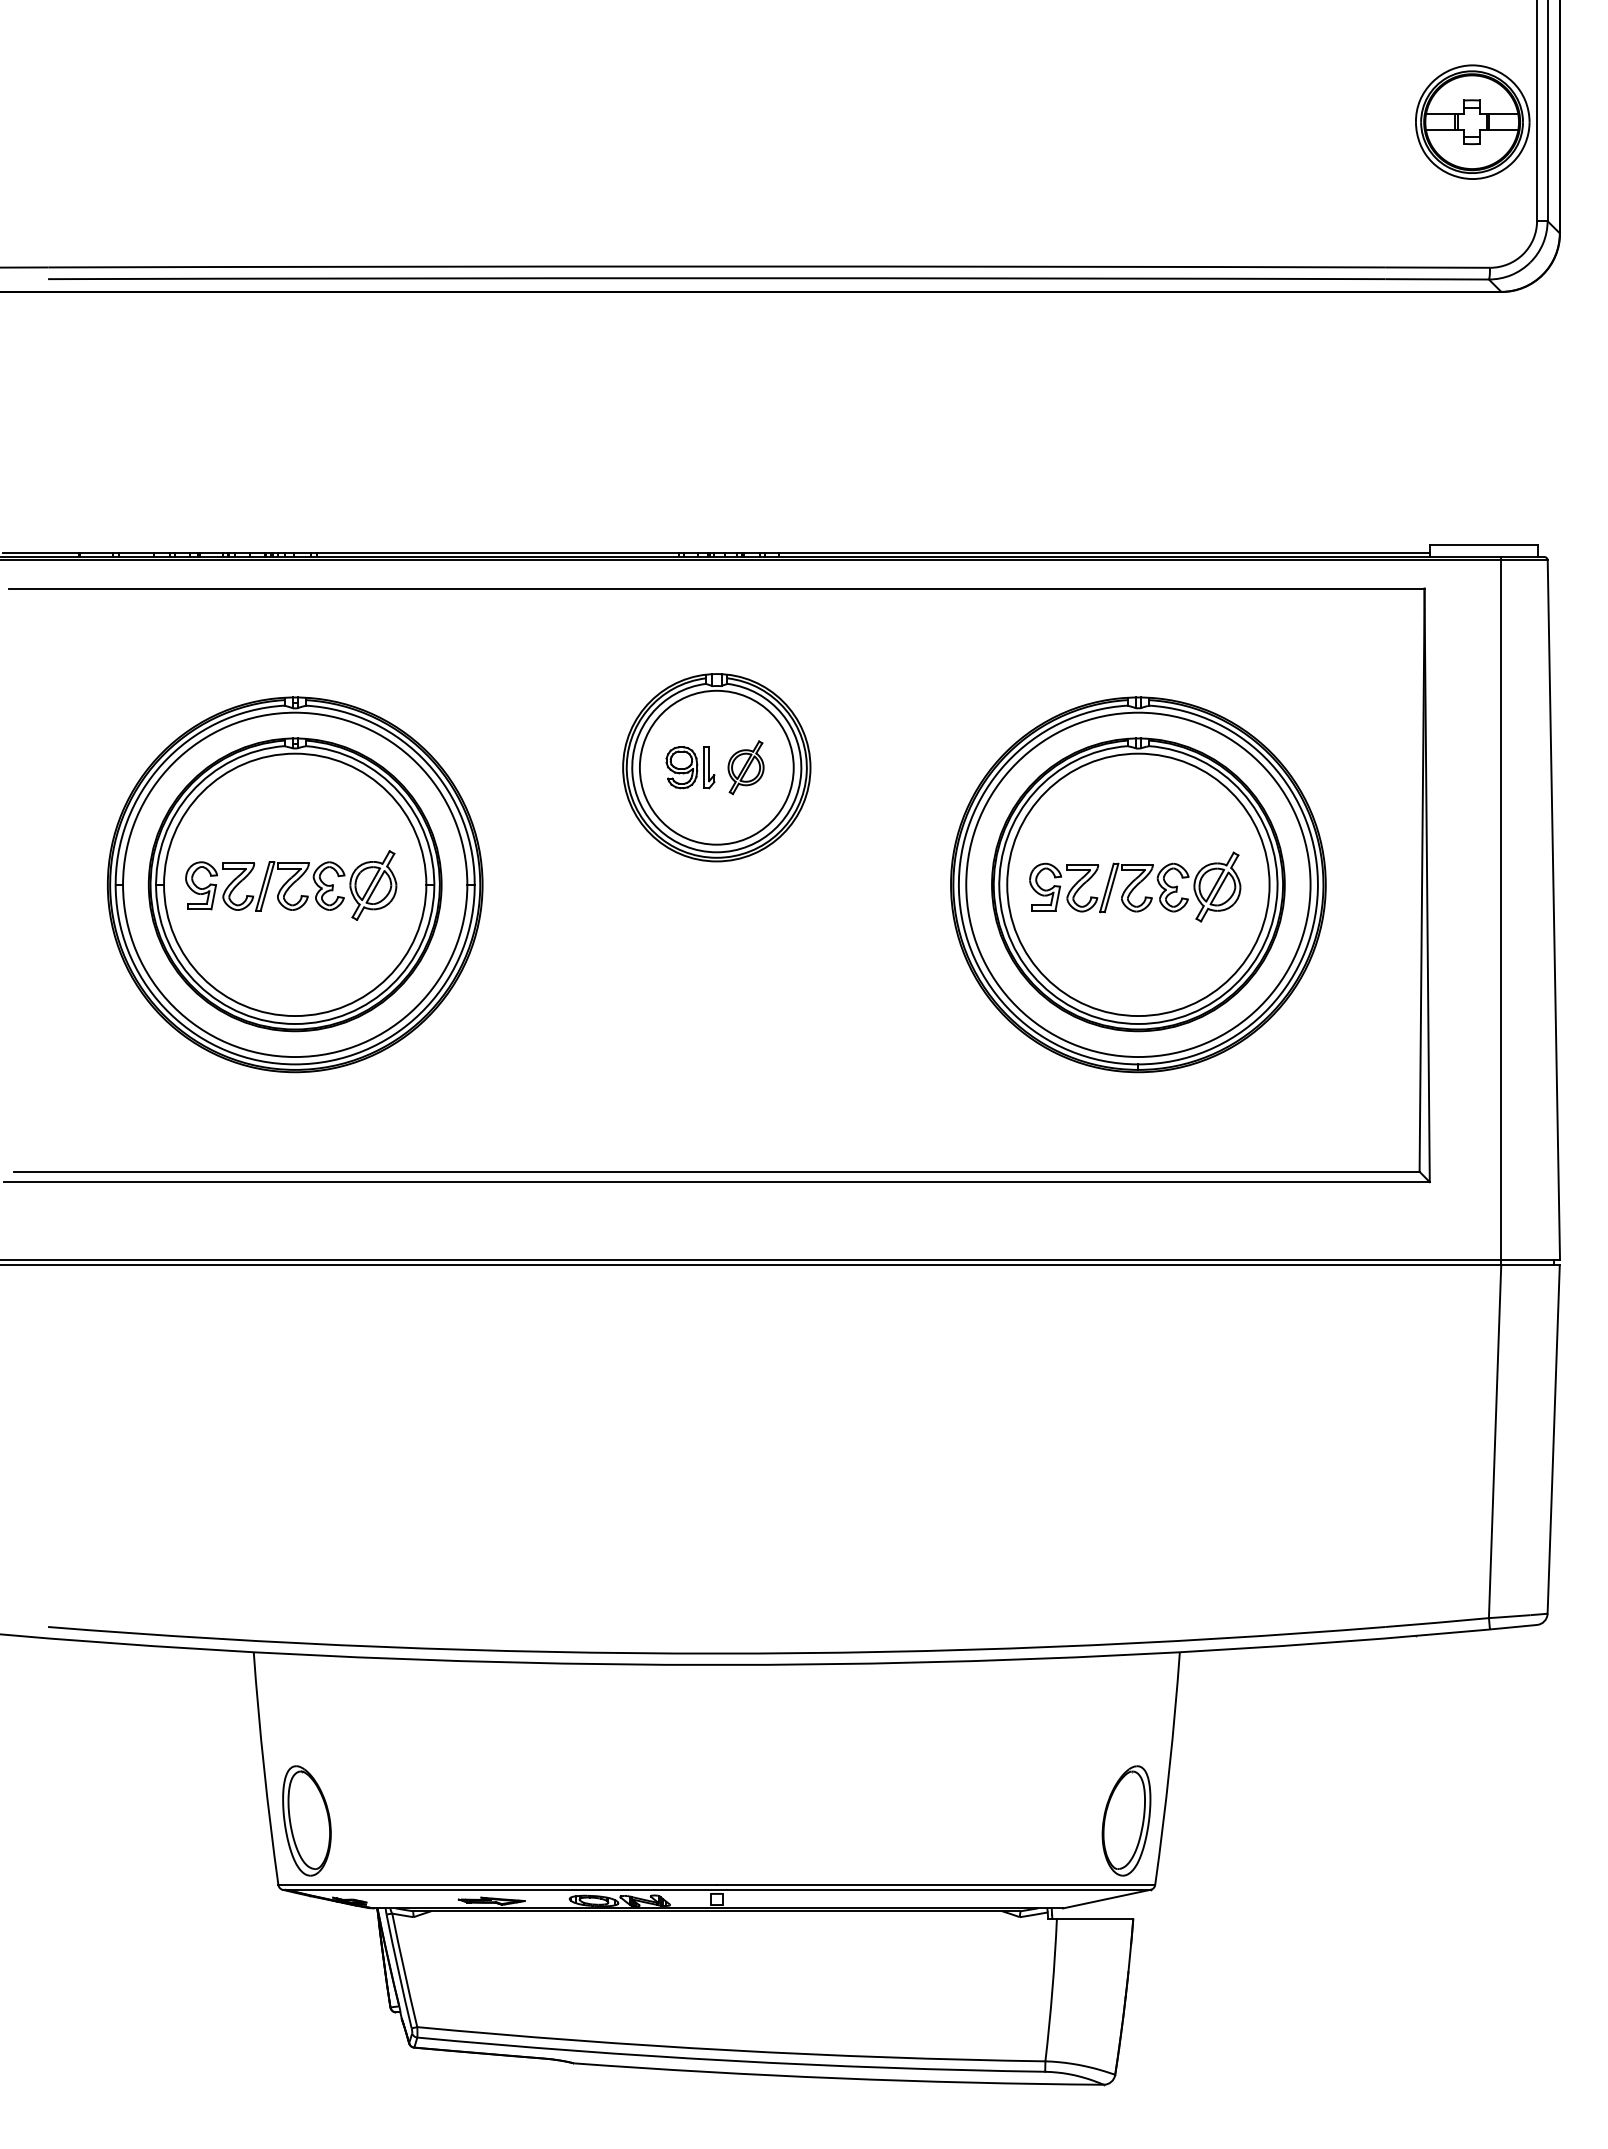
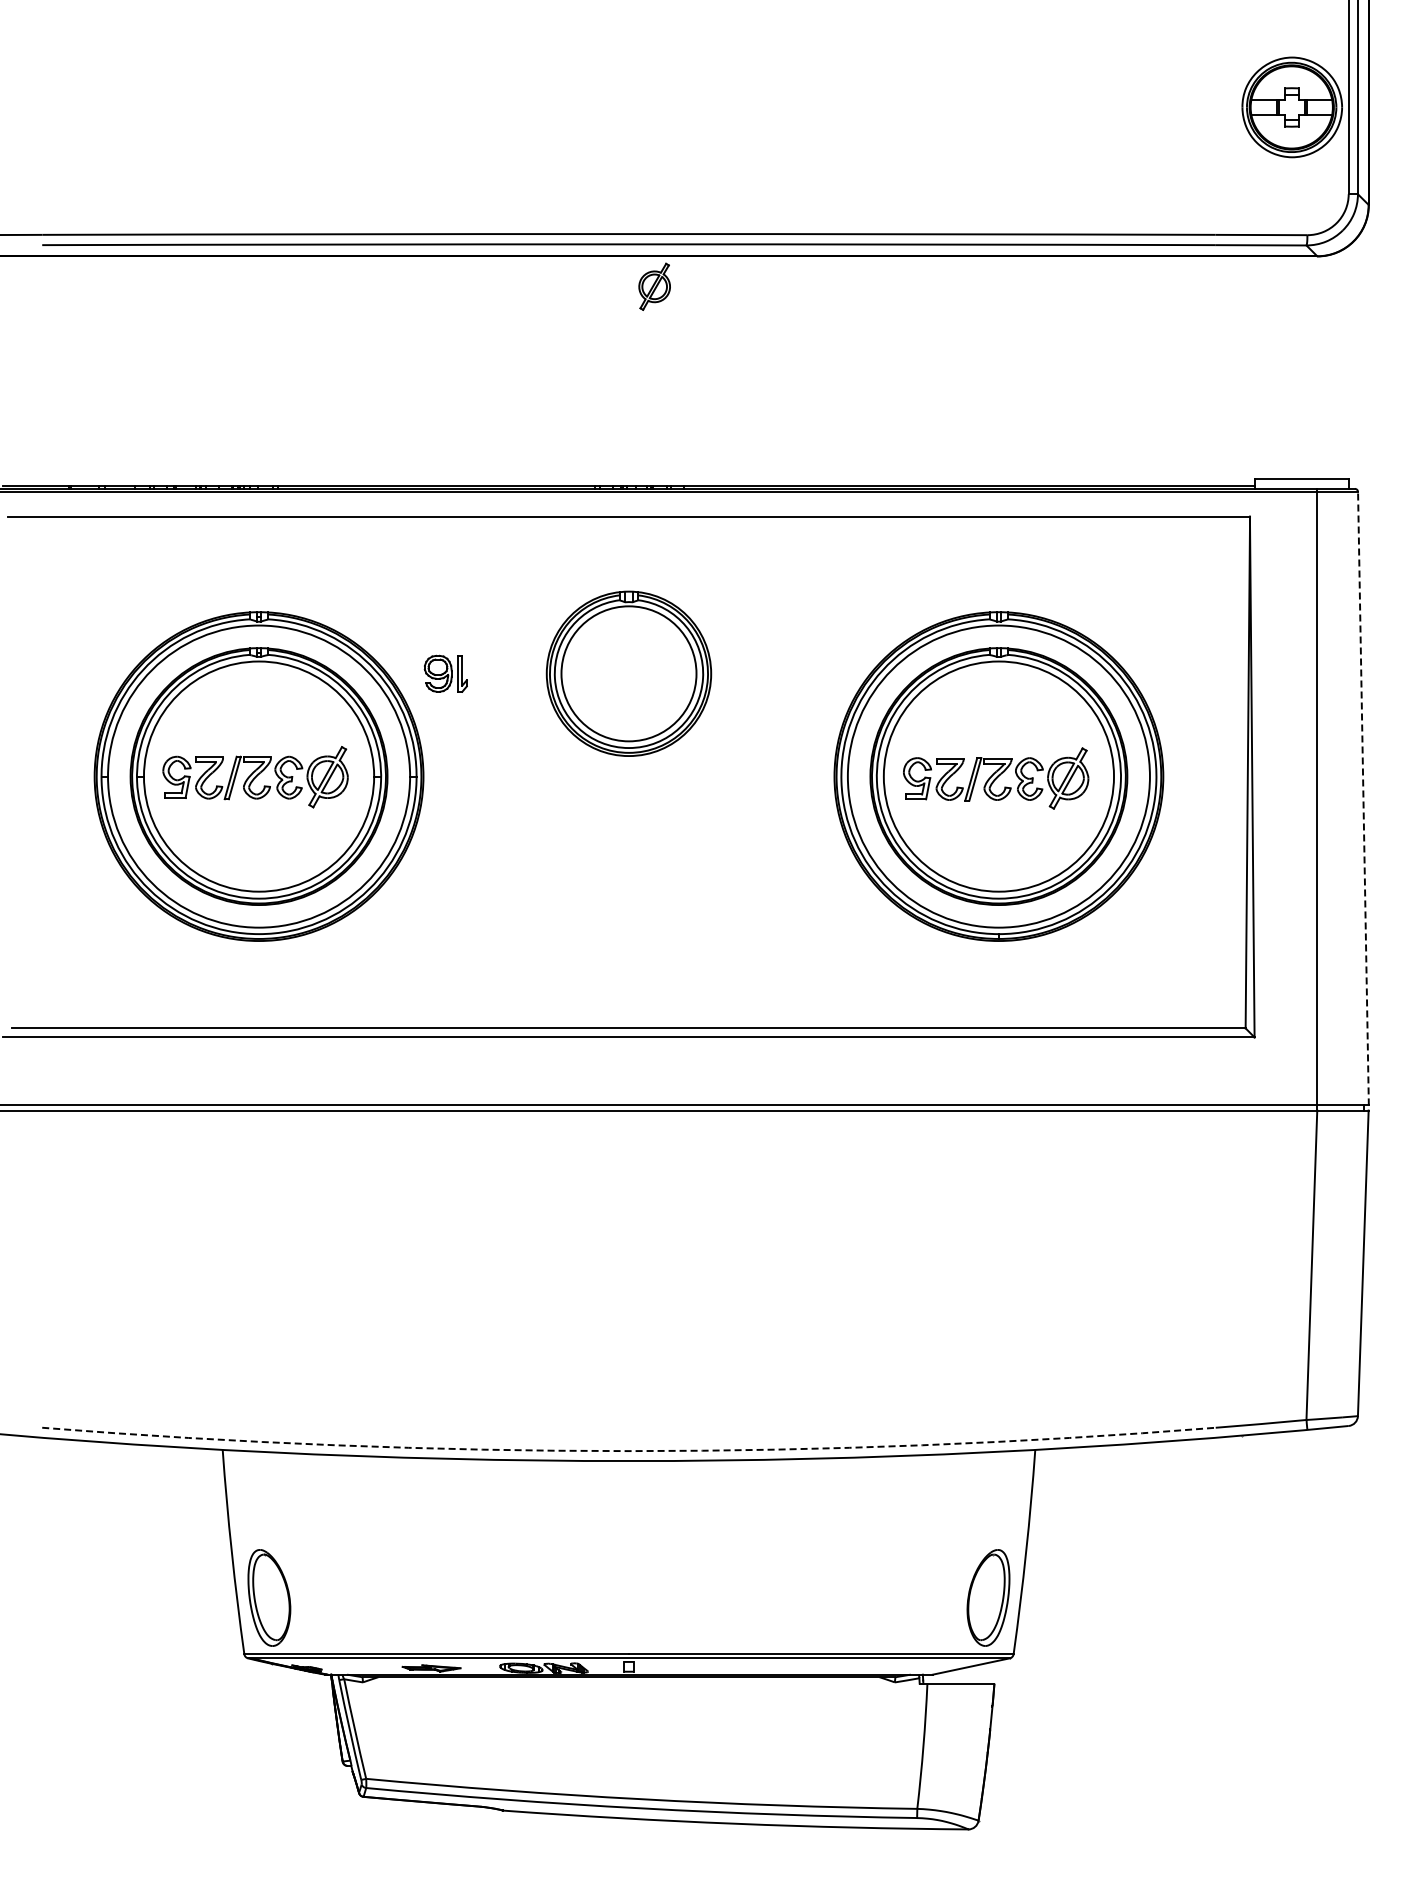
part: (690, 767) -> (445, 673), moved
part: (745, 767) -> (654, 286), moved
line: (1553, 909) -> (1363, 798), solid -> dashed
arc: (717, 1654) -> (629, 1451), solid -> dashed

